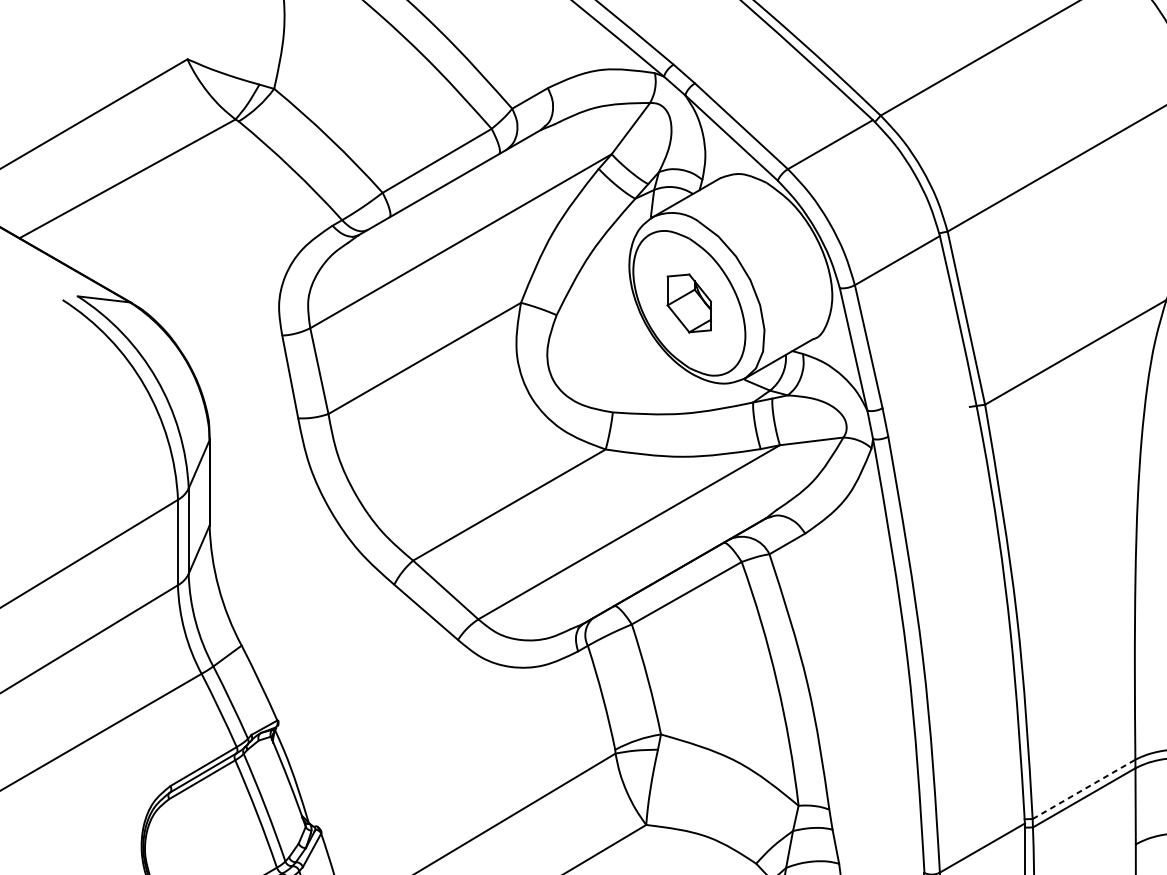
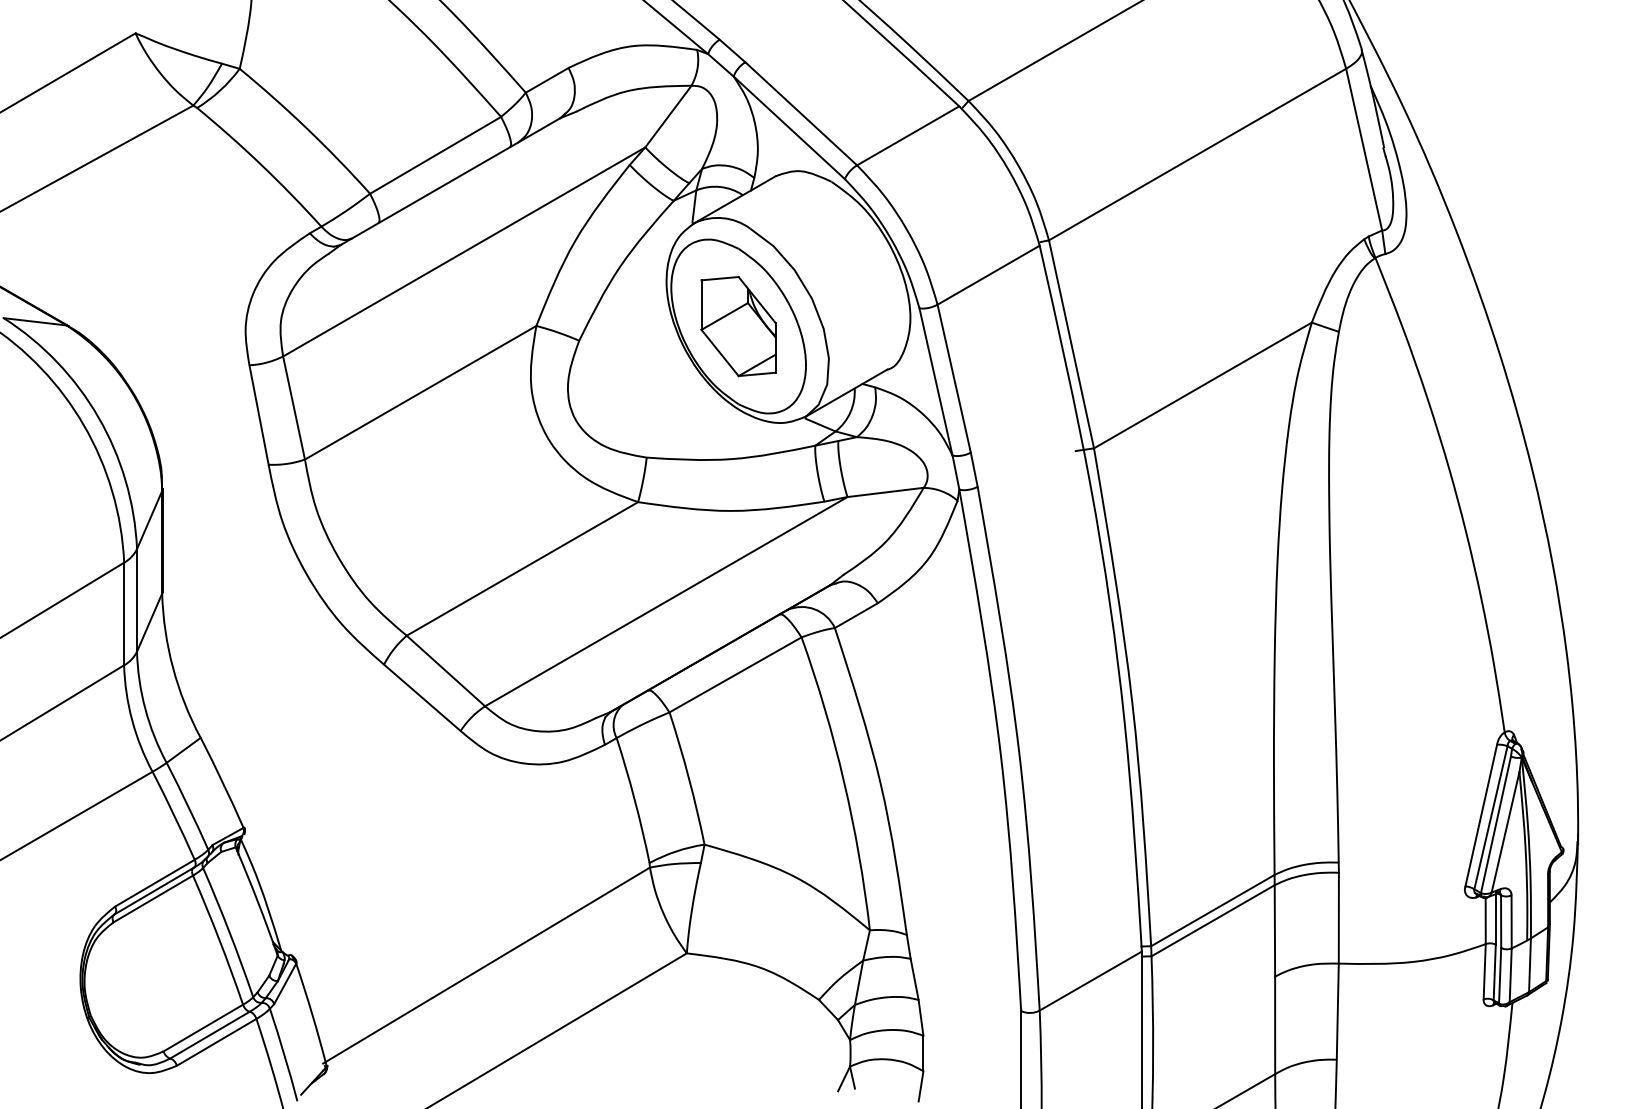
part: (689, 303) -> (738, 326), size x1.43
line: (1084, 789) -> (1213, 910), dashed -> solid

